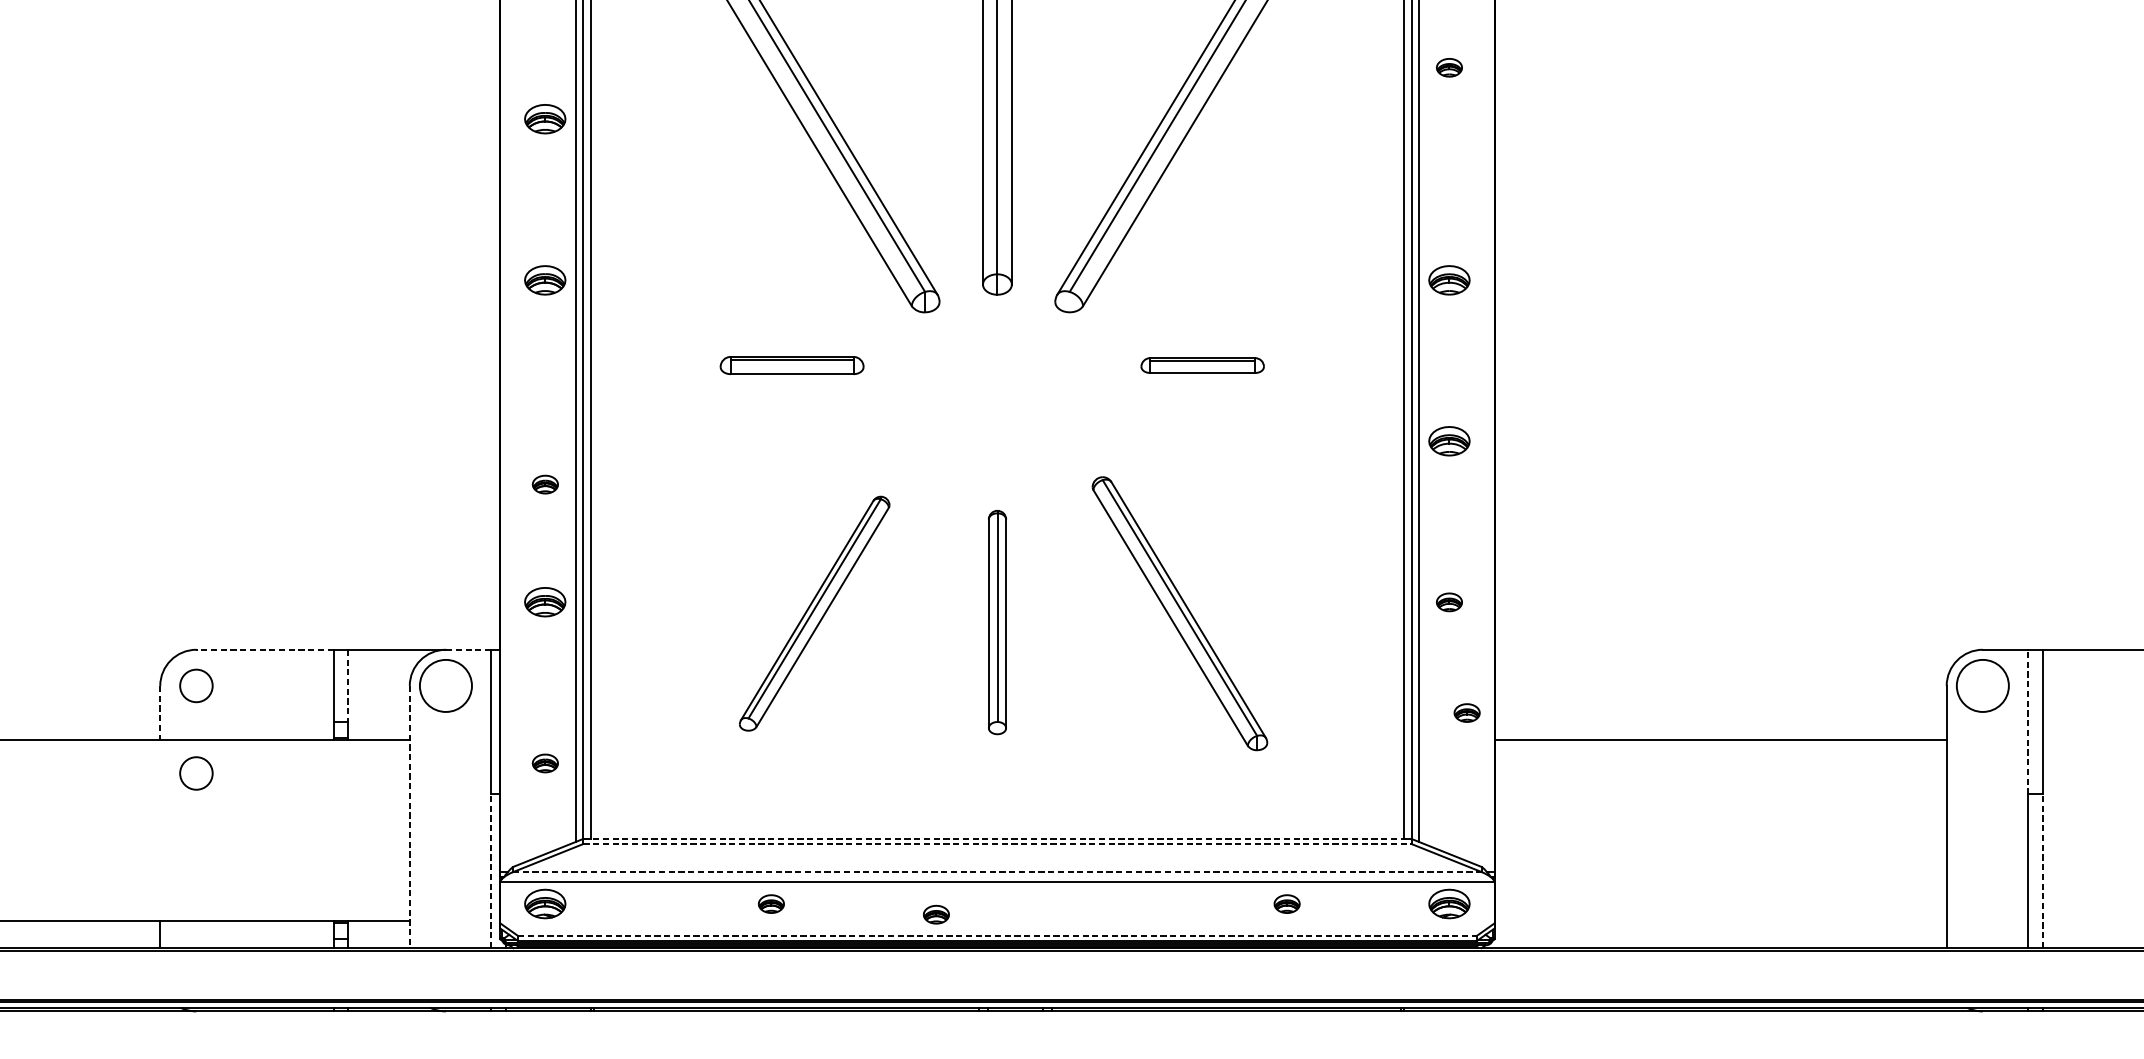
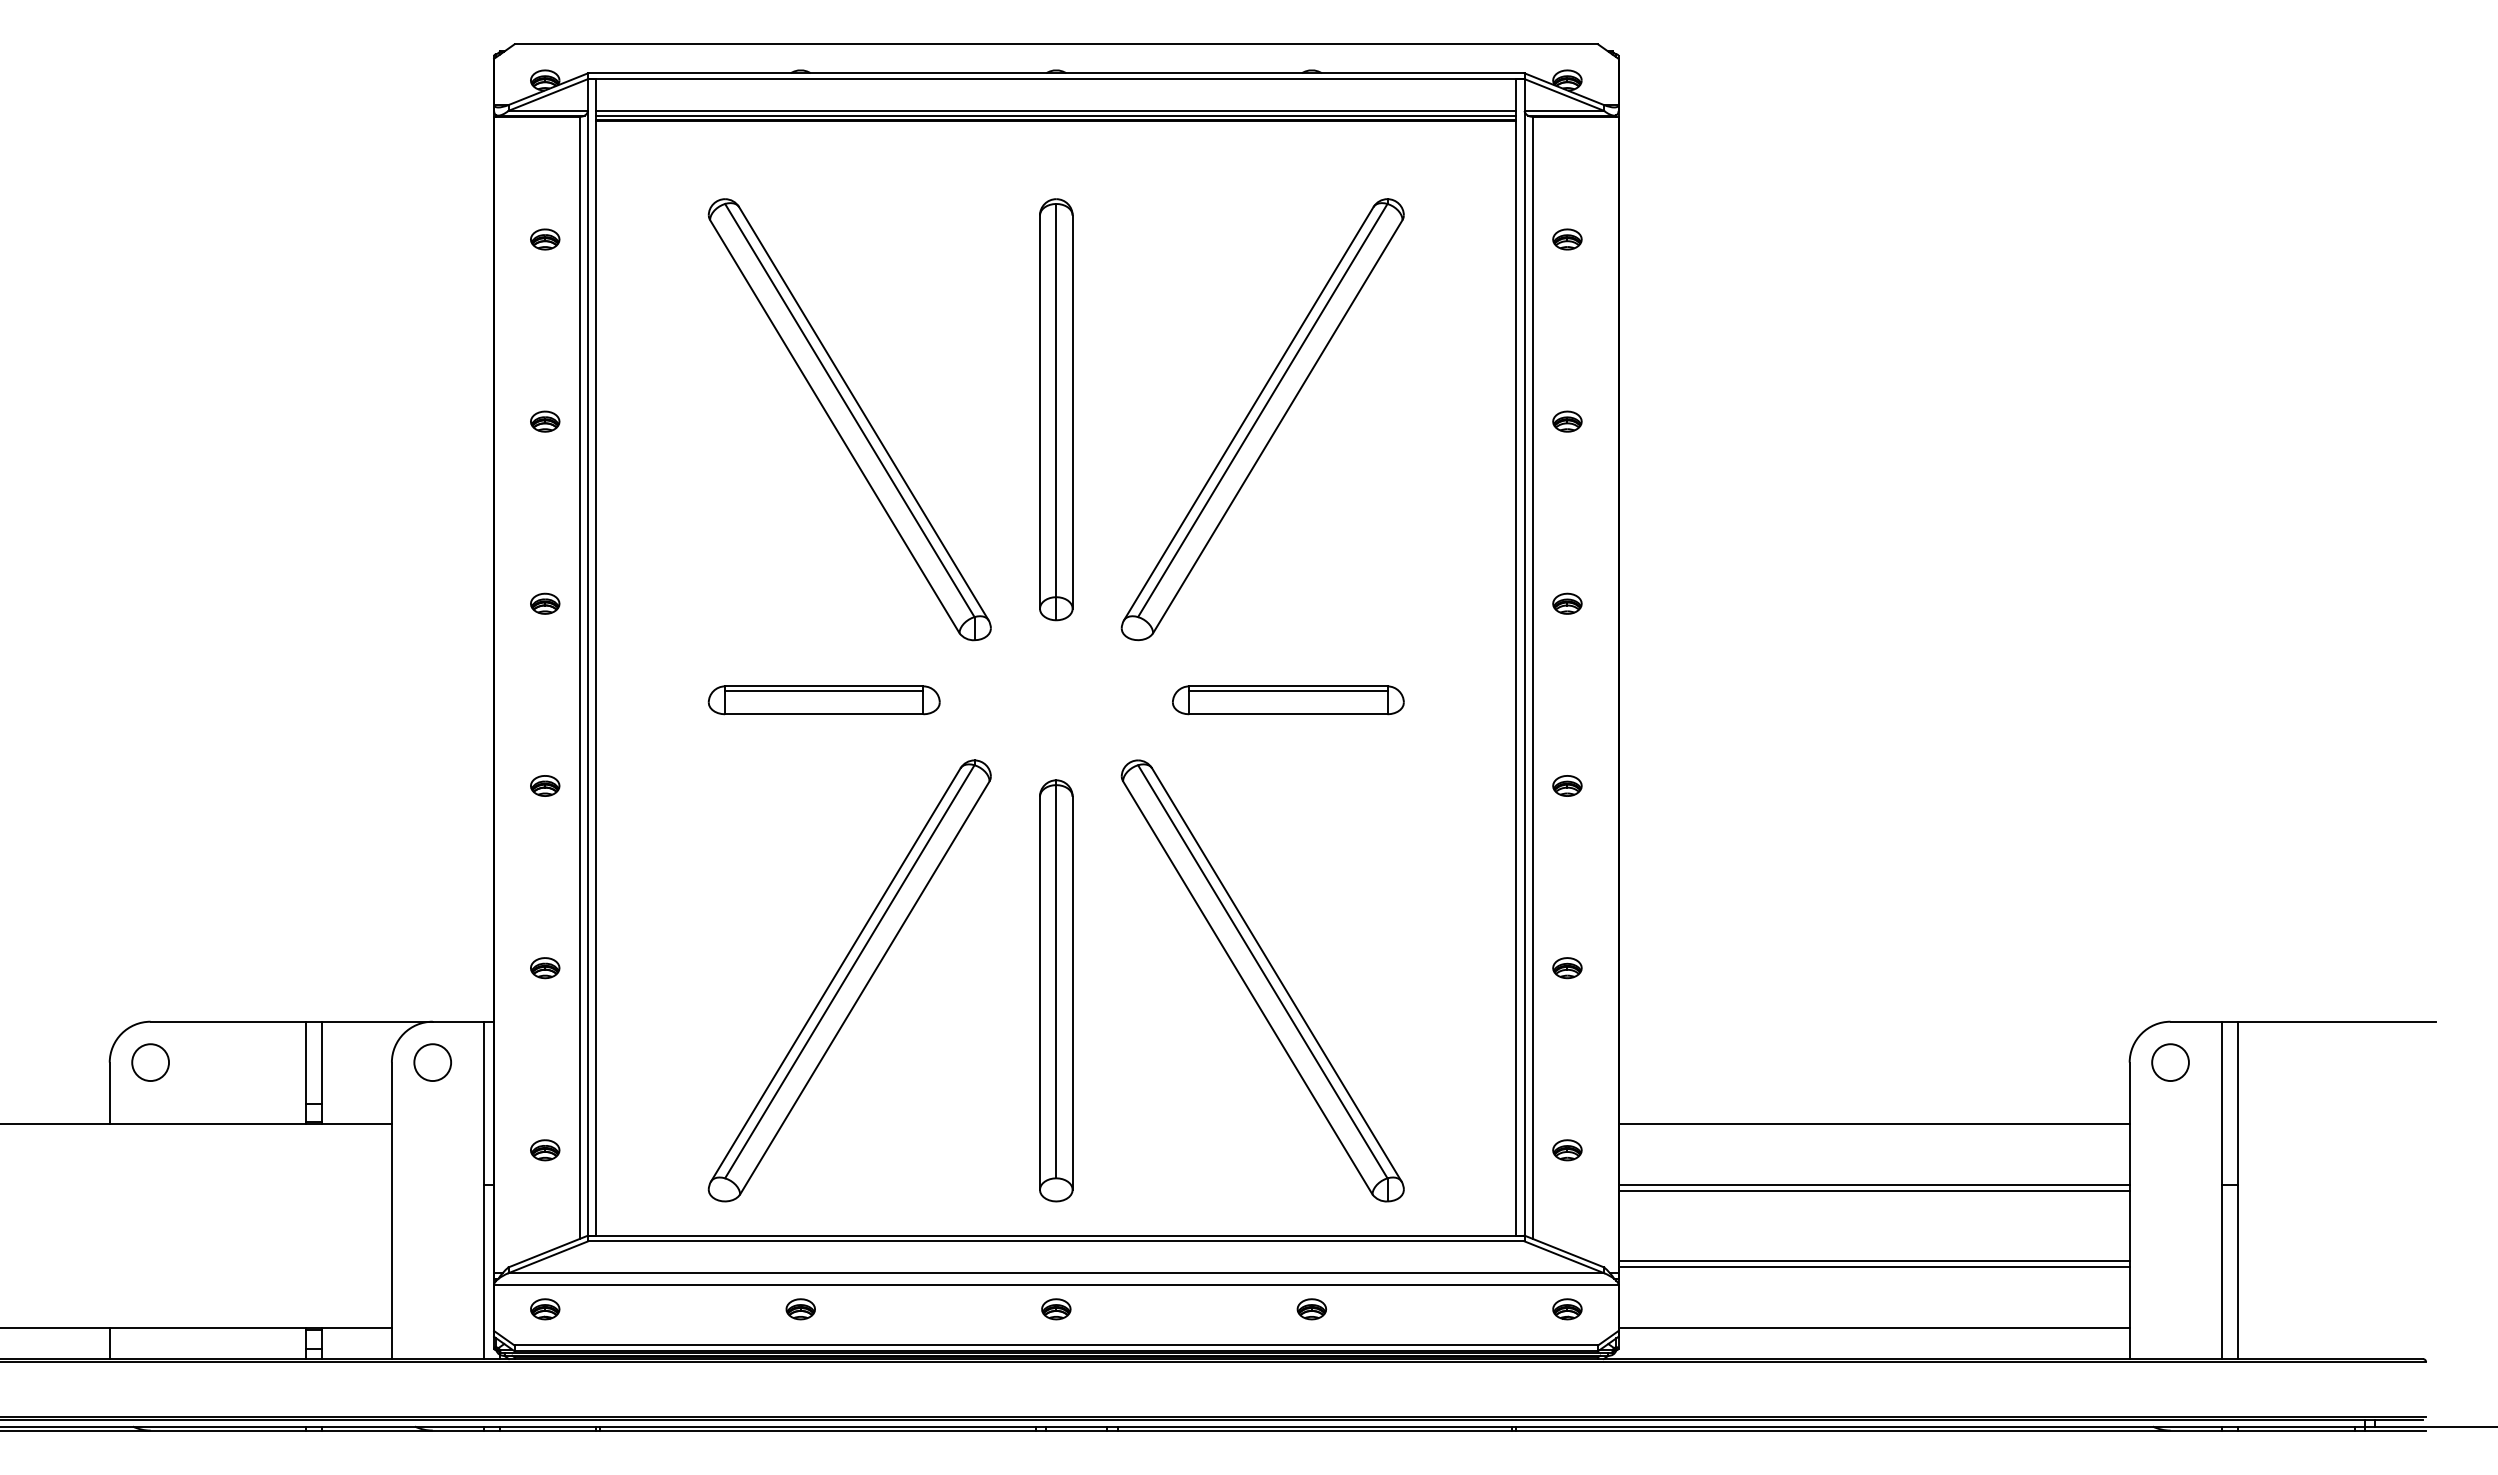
part: (1449, 67) -> (1567, 421), moved
part: (545, 118) -> (545, 421), size x0.62
part: (545, 279) -> (545, 603), size x0.62
part: (1449, 279) -> (1567, 603), size x0.62
part: (791, 365) -> (823, 700), size x1.43
part: (1202, 365) -> (1288, 700), size x1.67
part: (1449, 440) -> (1567, 785), size x0.62
part: (545, 484) -> (545, 785), moved
part: (545, 602) -> (545, 968), size x0.62
part: (814, 613) -> (849, 980), size x1.67
part: (1179, 613) -> (1262, 980), size x1.43
part: (997, 622) -> (1056, 990), size x1.67
line: (265, 649) -> (228, 1021), dashed -> solid
line: (468, 649) -> (458, 1021), dashed -> solid
line: (348, 685) -> (322, 1062), dashed -> solid
circle: (445, 685) -> (432, 1062), size x0.62
circle: (1982, 685) -> (2170, 1062), size x0.62
line: (160, 713) -> (109, 1093), dashed -> solid
part: (1467, 713) -> (1567, 1150), moved
line: (2027, 722) -> (2221, 1103), dashed -> solid
circle: (196, 773) -> (150, 1161), removed
line: (1720, 794) -> (1873, 1185), added
line: (1720, 799) -> (1873, 1191), added
line: (409, 817) -> (391, 1211), dashed -> solid
line: (997, 838) -> (1056, 1235), dashed -> solid
line: (997, 844) -> (1056, 1241), dashed -> solid
line: (1720, 860) -> (1873, 1260), added
line: (1720, 867) -> (1873, 1267), added
line: (490, 871) -> (483, 1272), dashed -> solid
line: (2042, 871) -> (2238, 1272), dashed -> solid
line: (997, 872) -> (1056, 1273), dashed -> solid
part: (545, 904) -> (545, 1309), size x0.62
part: (1286, 904) -> (1311, 1309), moved
part: (1449, 904) -> (1567, 1309), size x0.62
part: (936, 914) -> (1056, 1309), moved
line: (1720, 921) -> (1873, 1328), added
line: (997, 936) -> (1056, 1345), dashed -> solid

